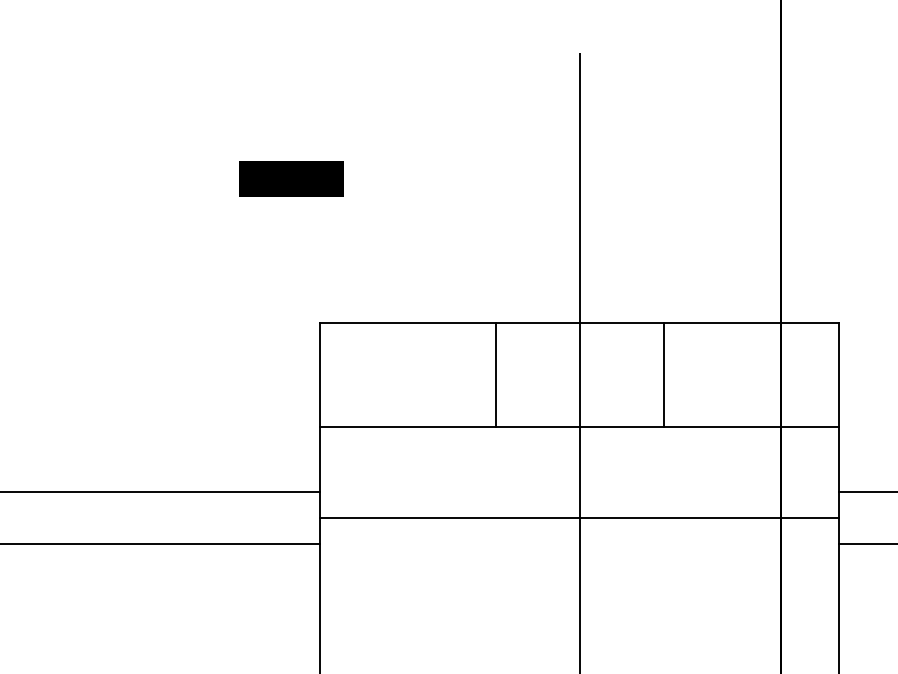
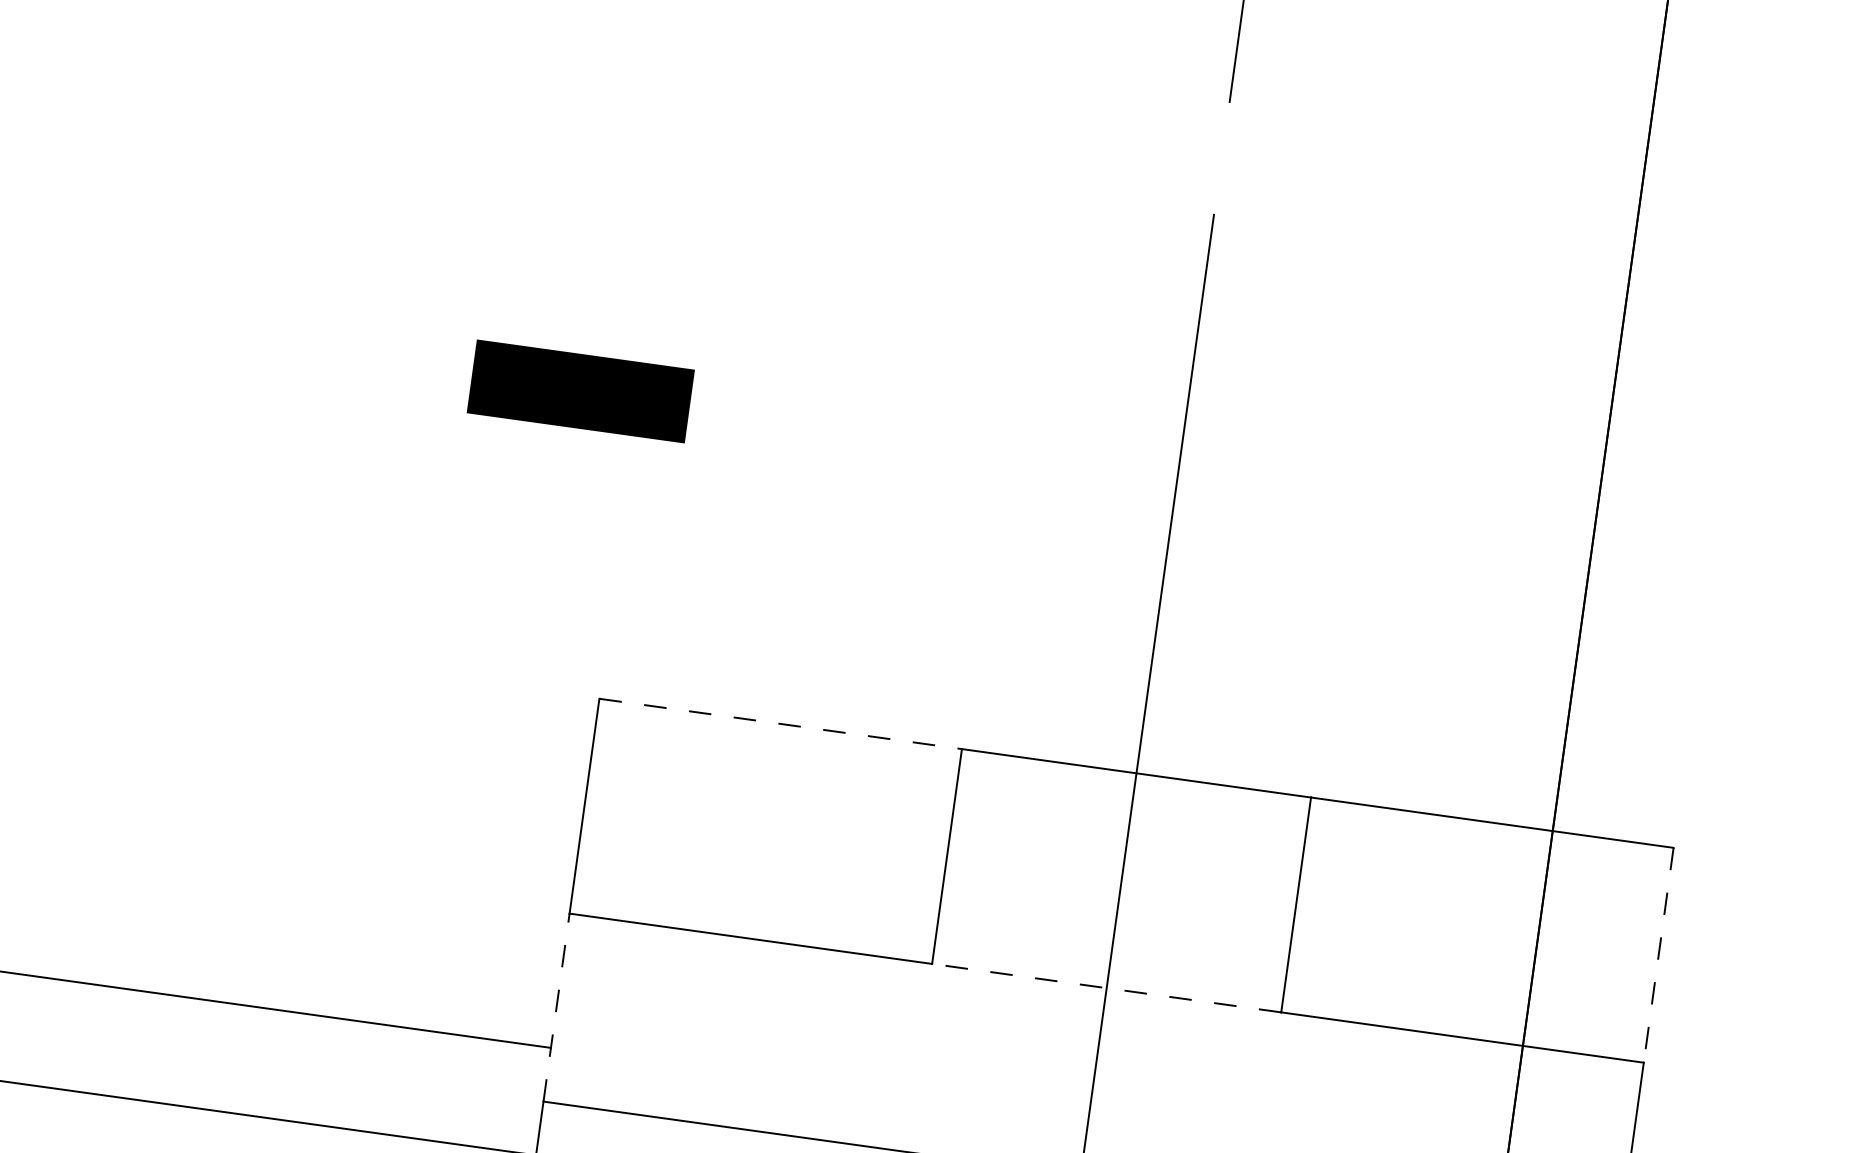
line: (407, 323) -> (779, 724), solid -> dashed
line: (839, 375) -> (1658, 955), solid -> dashed
line: (579, 427) -> (1105, 988), solid -> dashed
line: (320, 471) -> (557, 1005), solid -> dashed

